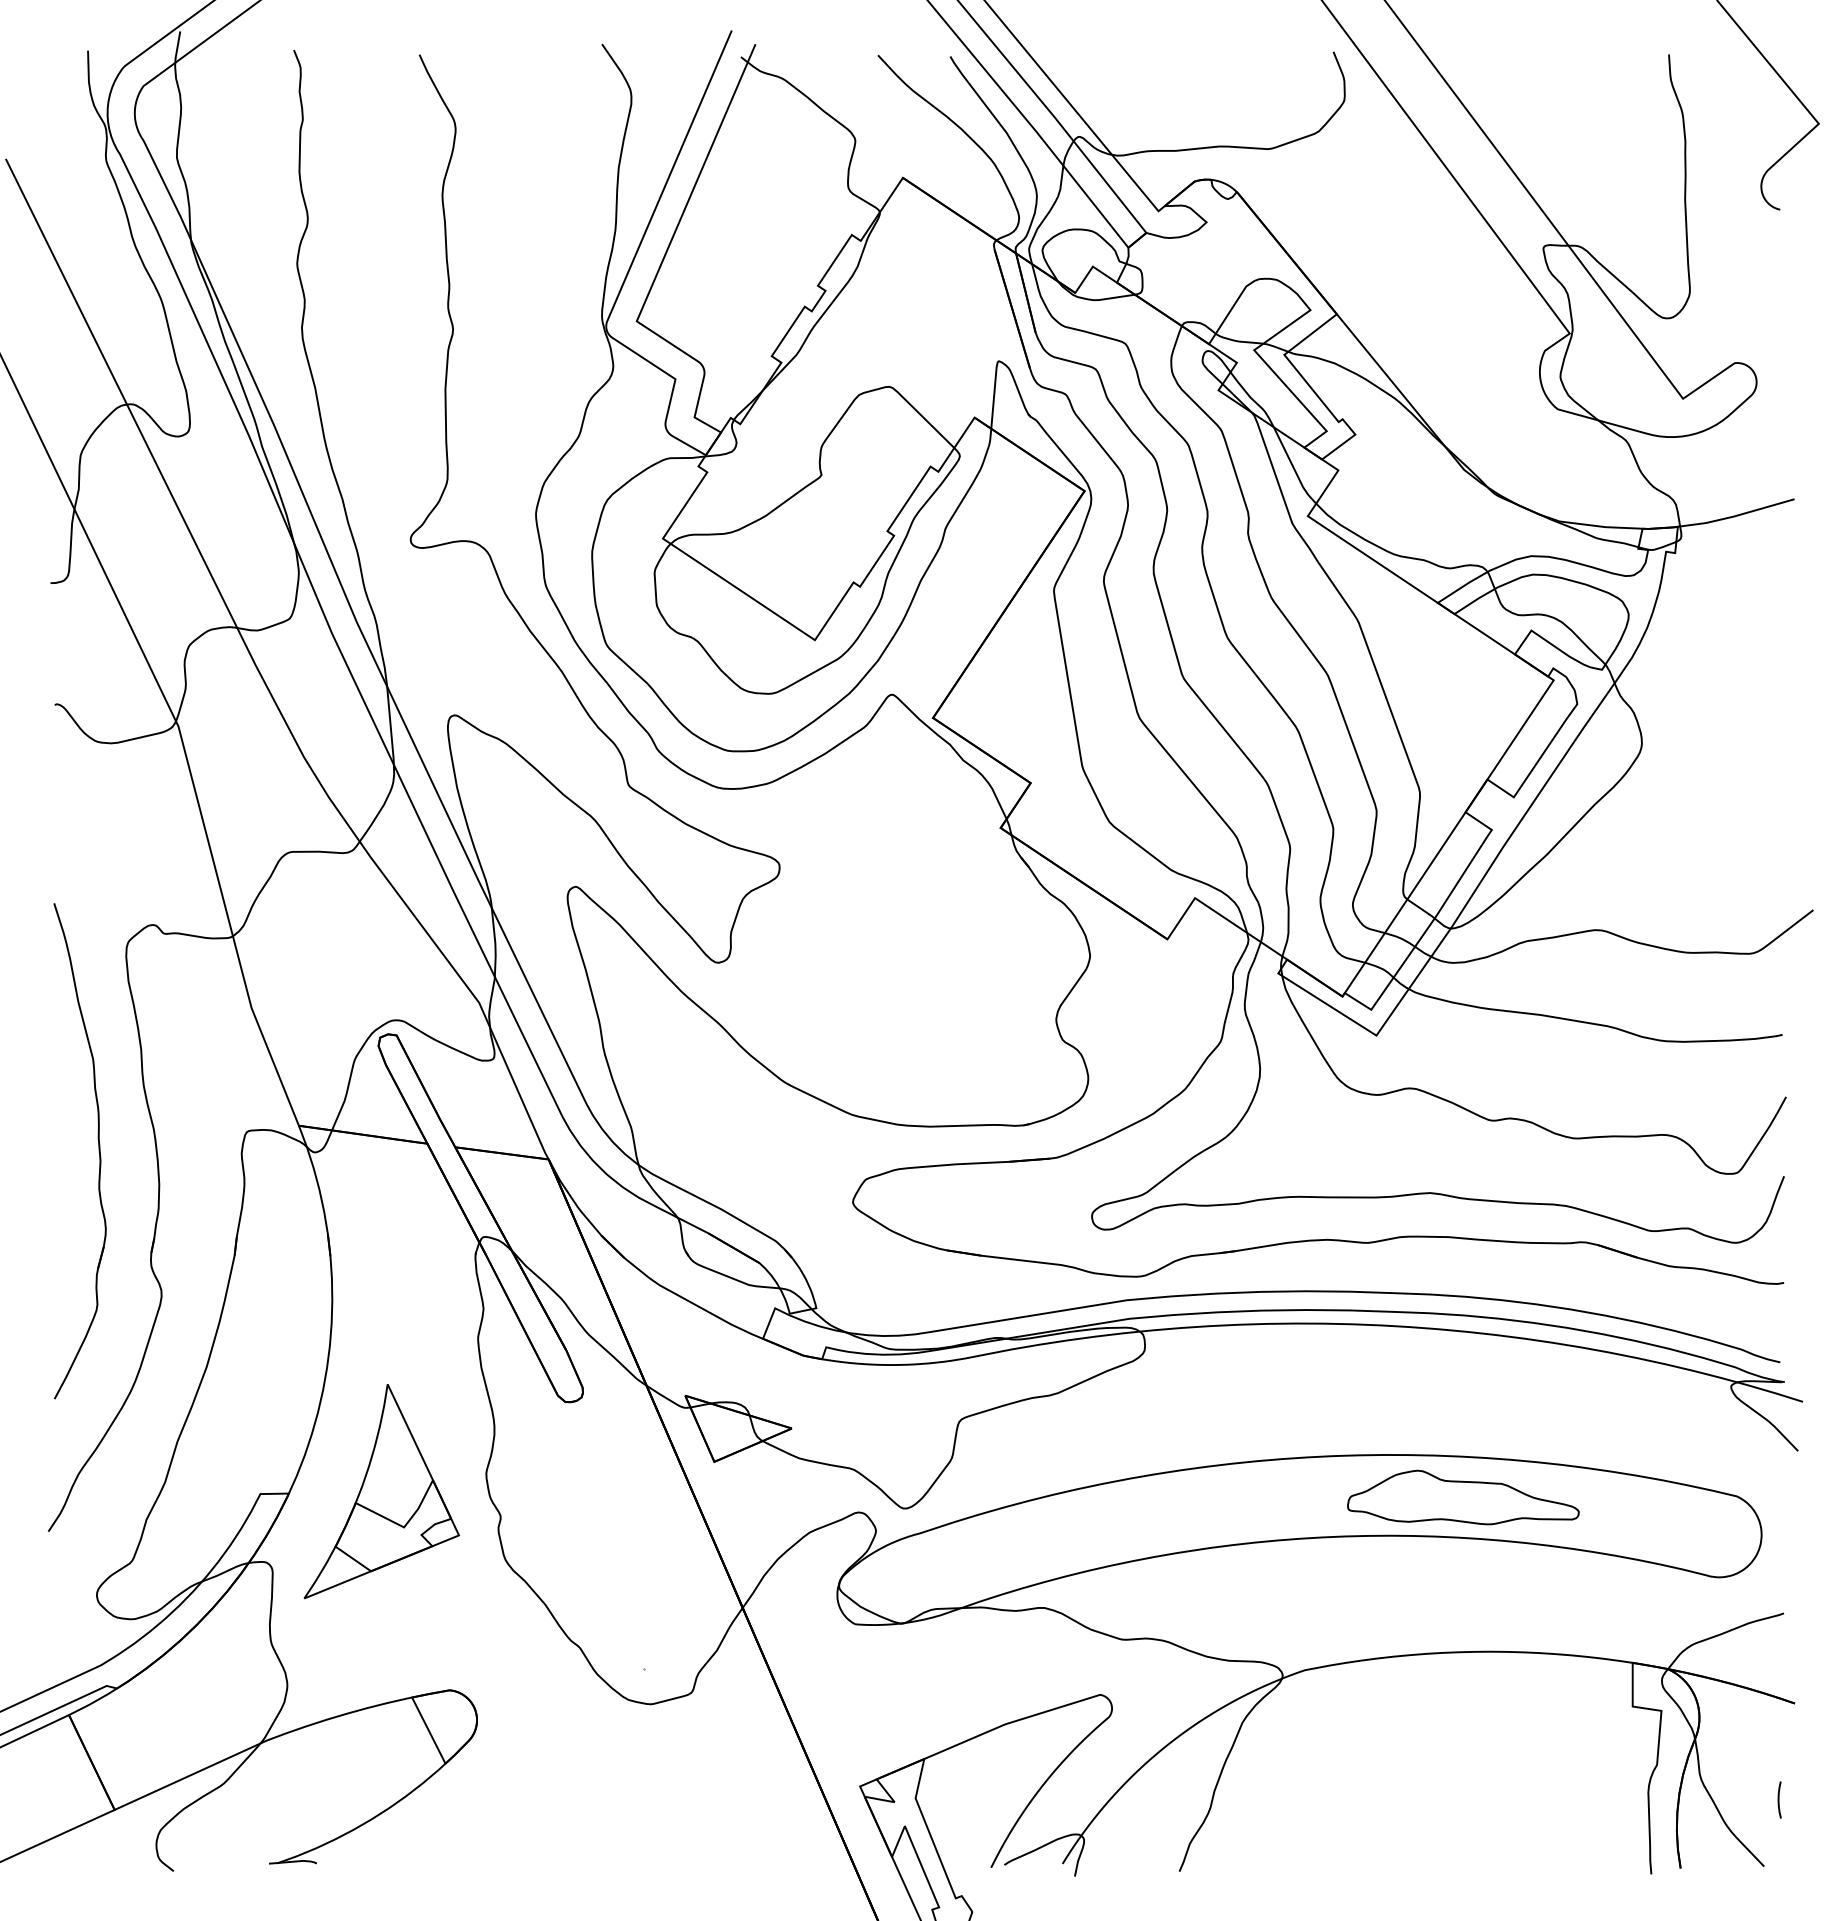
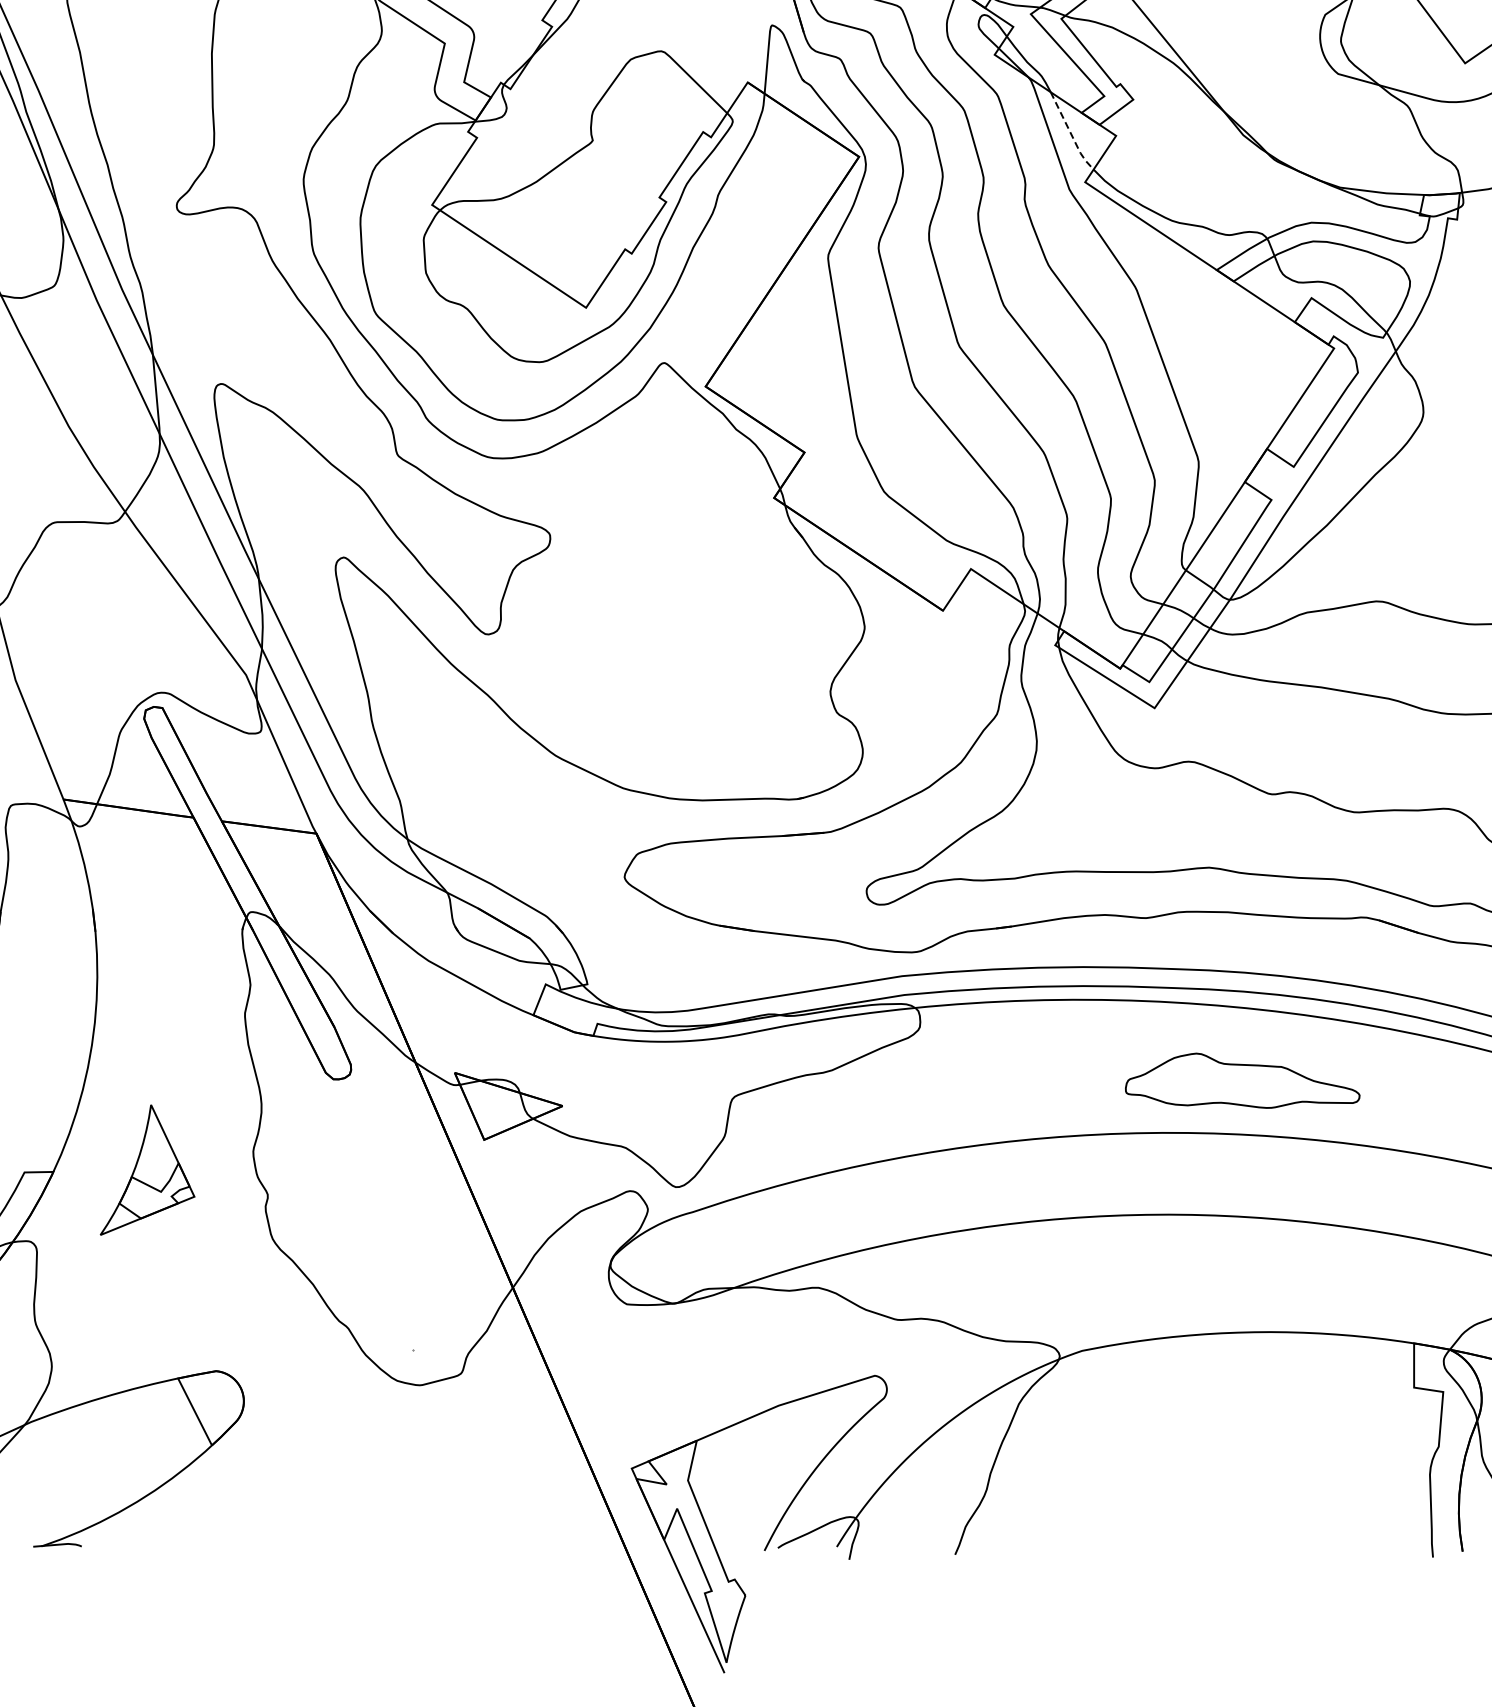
line: (1293, 468) -> (1070, 133), solid -> dashed
part: (381, 1491) -> (147, 1169), size x0.6
part: (1463, 1497) -> (1242, 1080), moved

